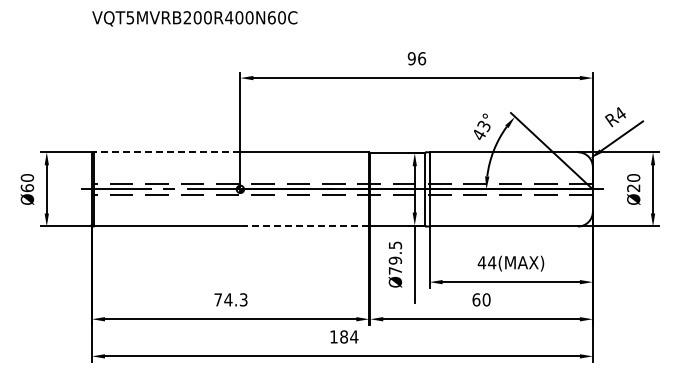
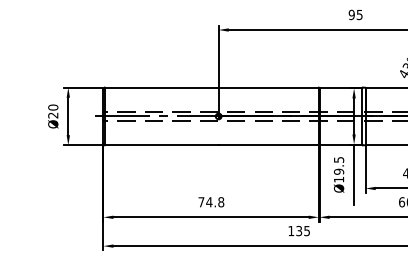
text: (422, 58) -> (360, 14), 96 -> 95
line: (166, 152) -> (161, 87), dashed -> solid
text: (27, 188) -> (53, 115), Ø60 -> Ø20
line: (304, 226) -> (268, 145), dashed -> solid
text: (395, 270) -> (339, 179), Ø79.5 -> Ø19.5
text: (243, 299) -> (221, 201), 74.3 -> 74.8
text: (349, 336) -> (303, 230), 184 -> 135

